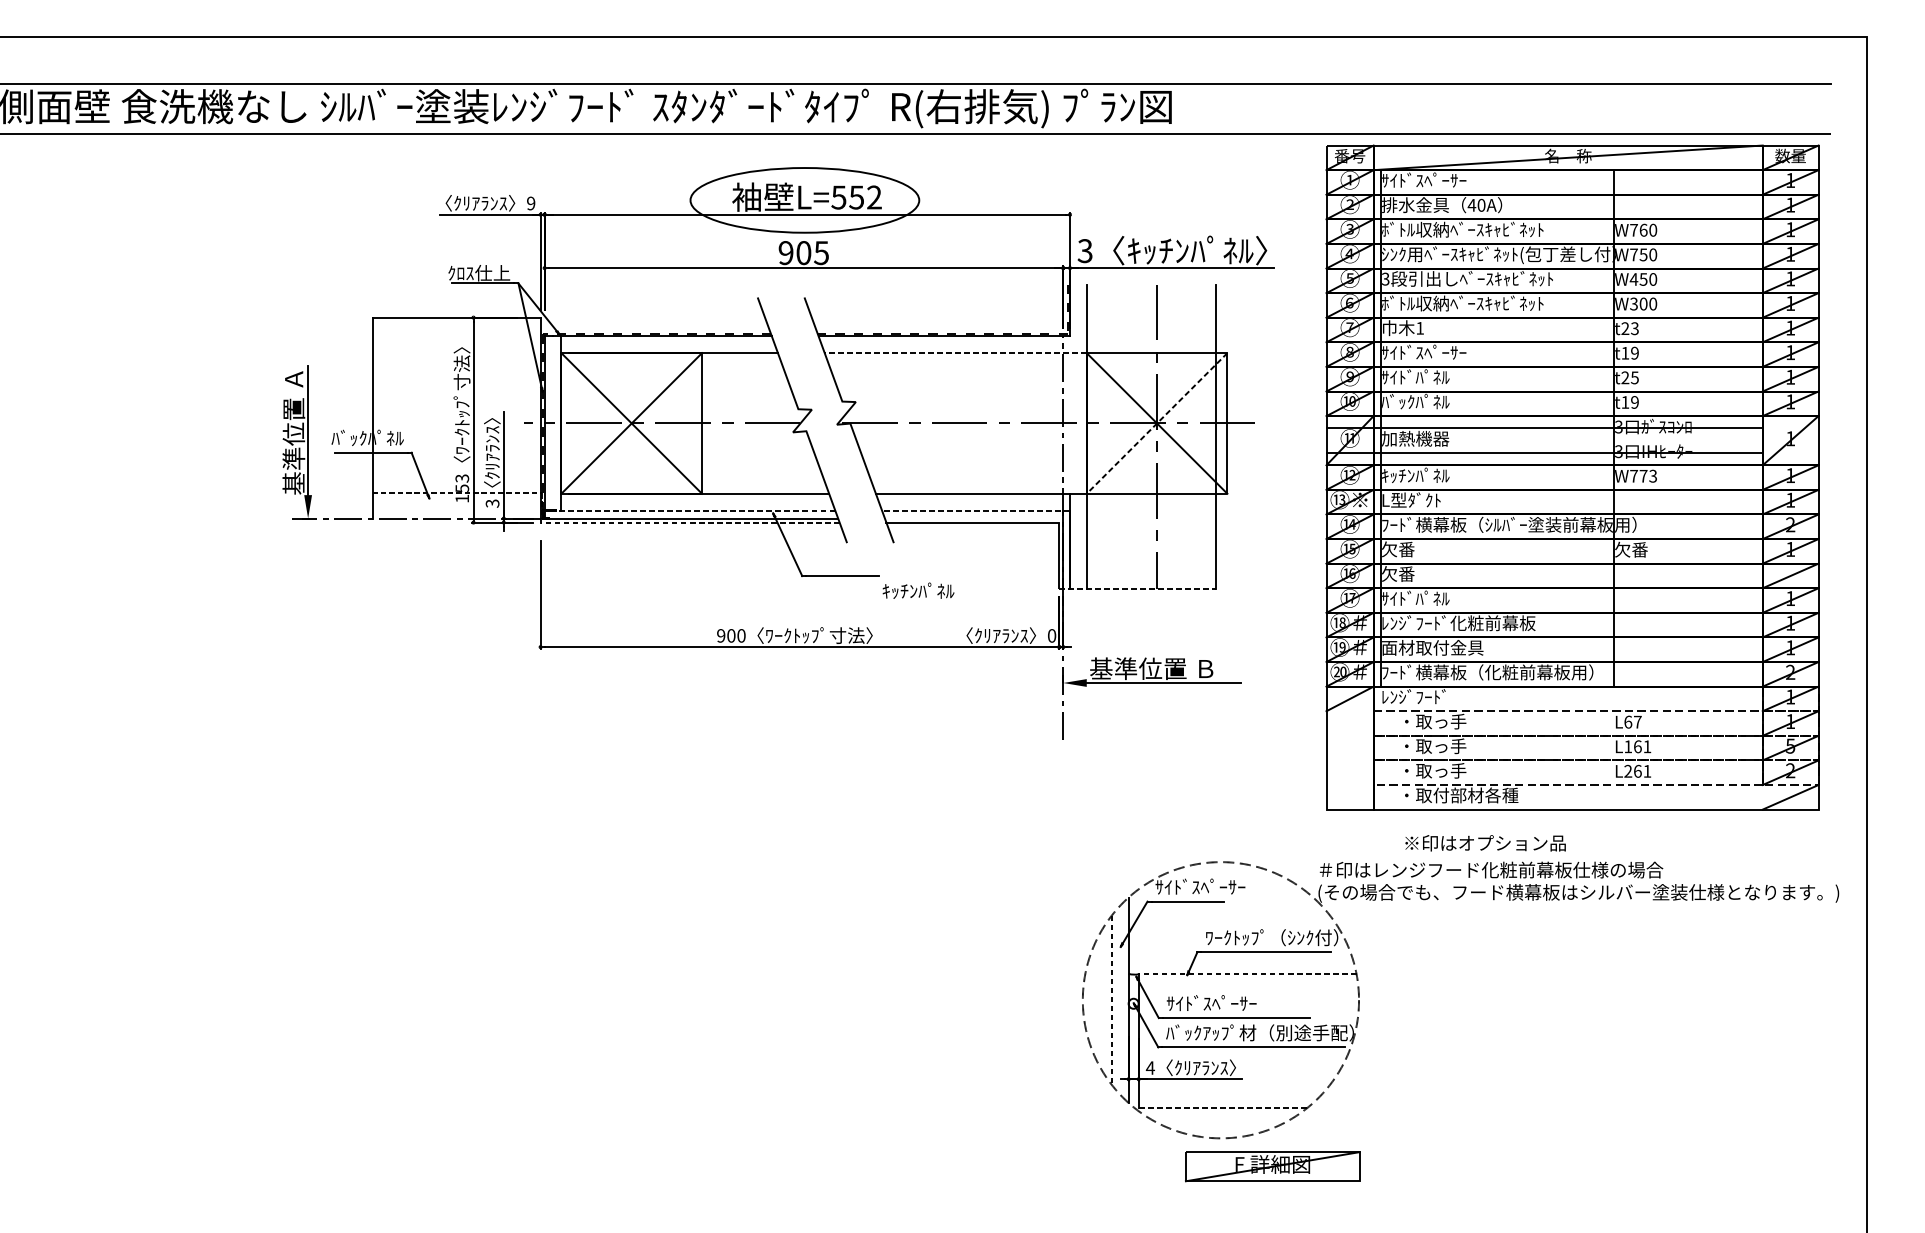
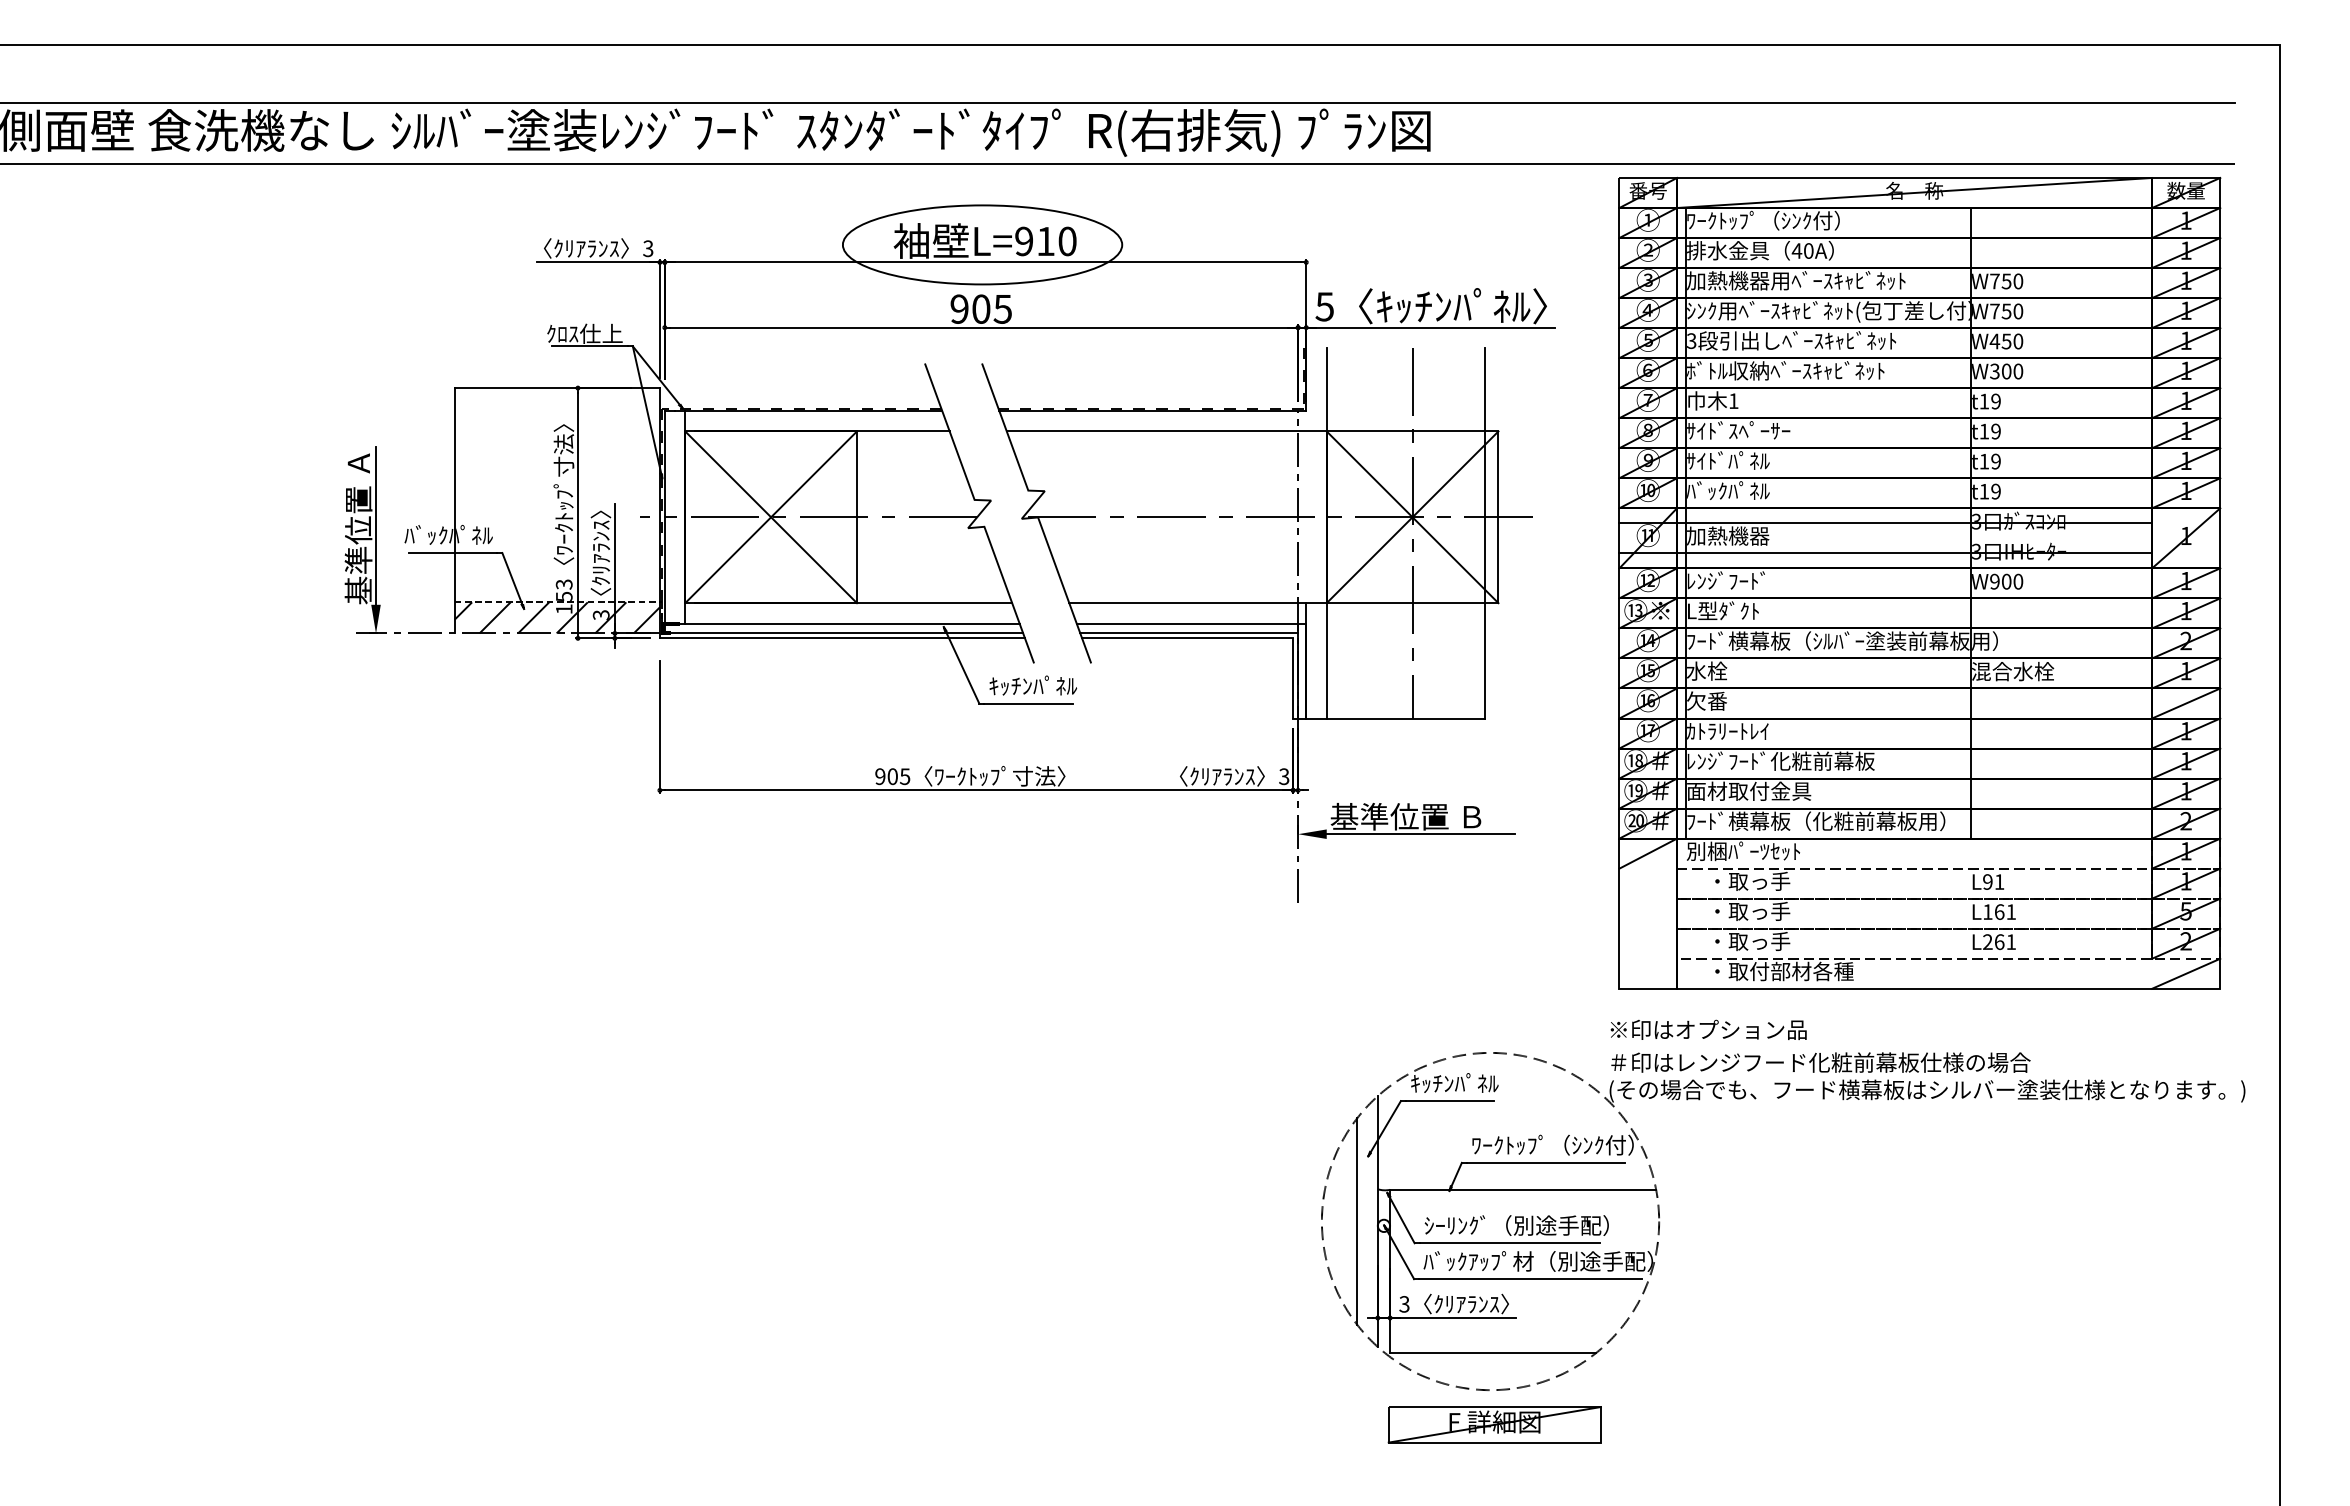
text: (1444, 180) -> (1763, 220), ｻｲﾄﾞｽﾍﾟｰｻｰ -> ﾜｰｸﾄｯﾌﾟ（ｼﾝｸ付）
text: (856, 197) -> (1045, 241), L=552 -> L=910
text: (531, 203) -> (648, 248), 9 -> 3
text: (1471, 229) -> (1796, 280), ﾎﾞﾄﾙ収納ﾍﾞｰｽｷｬﾋﾞﾈｯﾄ -> 加熱機器用ﾍﾞｰｽｷｬﾋﾞﾈｯﾄ
text: (1643, 230) -> (2006, 281), W760 -> W750
text: (1084, 250) -> (1324, 306), 3 -> 5
text: (1629, 328) -> (1989, 401), t23 -> t19
line: (955, 353) -> (1166, 431), dashed -> solid
text: (1629, 377) -> (1989, 461), t25 -> t19
line: (1157, 423) -> (1412, 517), dashed -> solid
text: (1415, 475) -> (1728, 580), ｷｯﾁﾝﾊﾟﾈﾙ -> ﾚﾝｼﾞﾌｰﾄﾞ
text: (1643, 476) -> (2006, 581), W773 -> W900
hatch: (455, 505) -> (556, 617), added
line: (689, 510) -> (841, 623), dashed -> solid
line: (976, 510) -> (1191, 623), dashed -> solid
line: (974, 518) -> (1189, 633), added
line: (690, 522) -> (842, 638), dashed -> solid
text: (1398, 548) -> (1707, 670), 欠番 -> 水栓
text: (1649, 549) -> (2013, 671), 欠番 -> 混合水栓
line: (1138, 589) -> (1389, 719), dashed -> solid
text: (918, 590) -> (1033, 685), moved
text: (1415, 598) -> (1728, 730), ｻｲﾄﾞﾊﾟﾈﾙ -> ｶﾄﾗﾘｰﾄﾚｲ
text: (741, 635) -> (905, 776), 900 -> 905
text: (1052, 635) -> (1284, 776), 0 -> 3
text: (1428, 697) -> (1743, 851), ﾚﾝｼﾞﾌｰﾄﾞ -> 別梱ﾊﾟｰﾂｾｯﾄ
text: (1632, 721) -> (1993, 881), L67 -> L91
text: (1485, 842) -> (1708, 1029), moved
text: (1200, 886) -> (1465, 1082), ｻｲﾄﾞｽﾍﾟｰｻｰ -> ｷｯﾁﾝﾊﾟﾈﾙ
line: (1247, 973) -> (1522, 1189), dashed -> solid
line: (1111, 1001) -> (1357, 1222), dashed -> solid
text: (1242, 1003) -> (1516, 1225), ｻｲﾄﾞｽﾍﾟｰｻｰ -> ｼｰﾘﾝｸﾞ（別途手配）
text: (1150, 1068) -> (1404, 1304), 4 -> 3
line: (1222, 1108) -> (1492, 1353), dashed -> solid
part: (1272, 1166) -> (1494, 1424), moved

